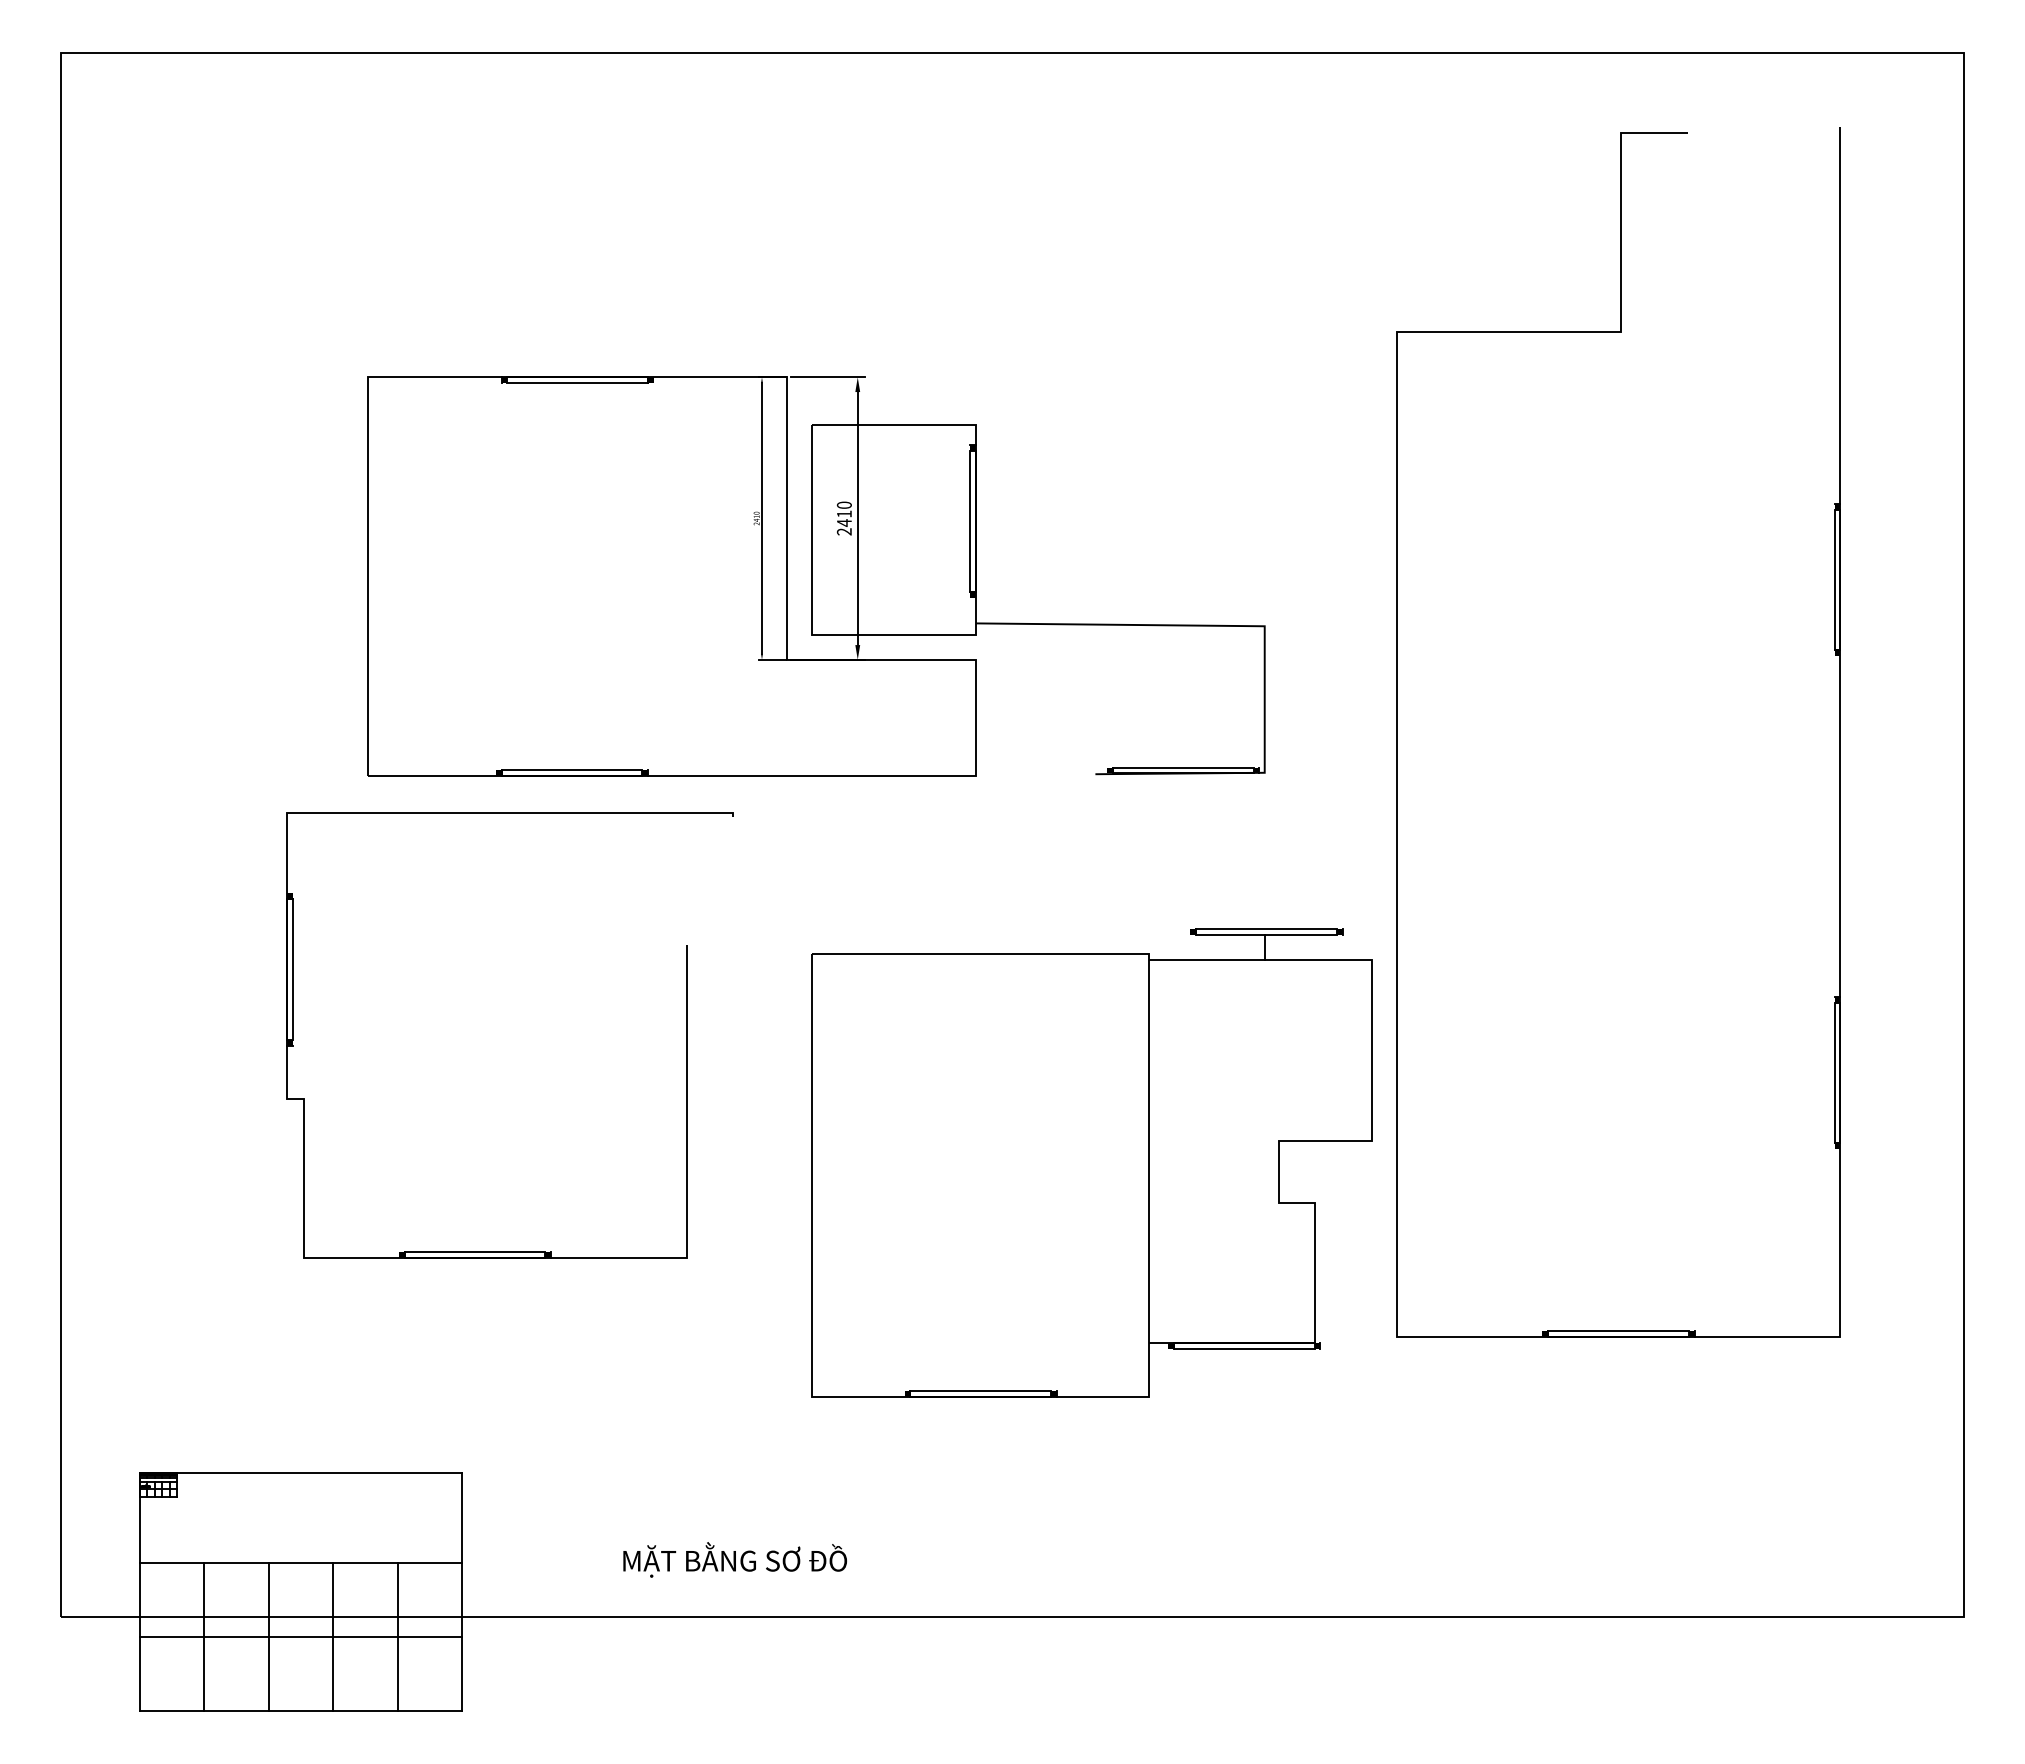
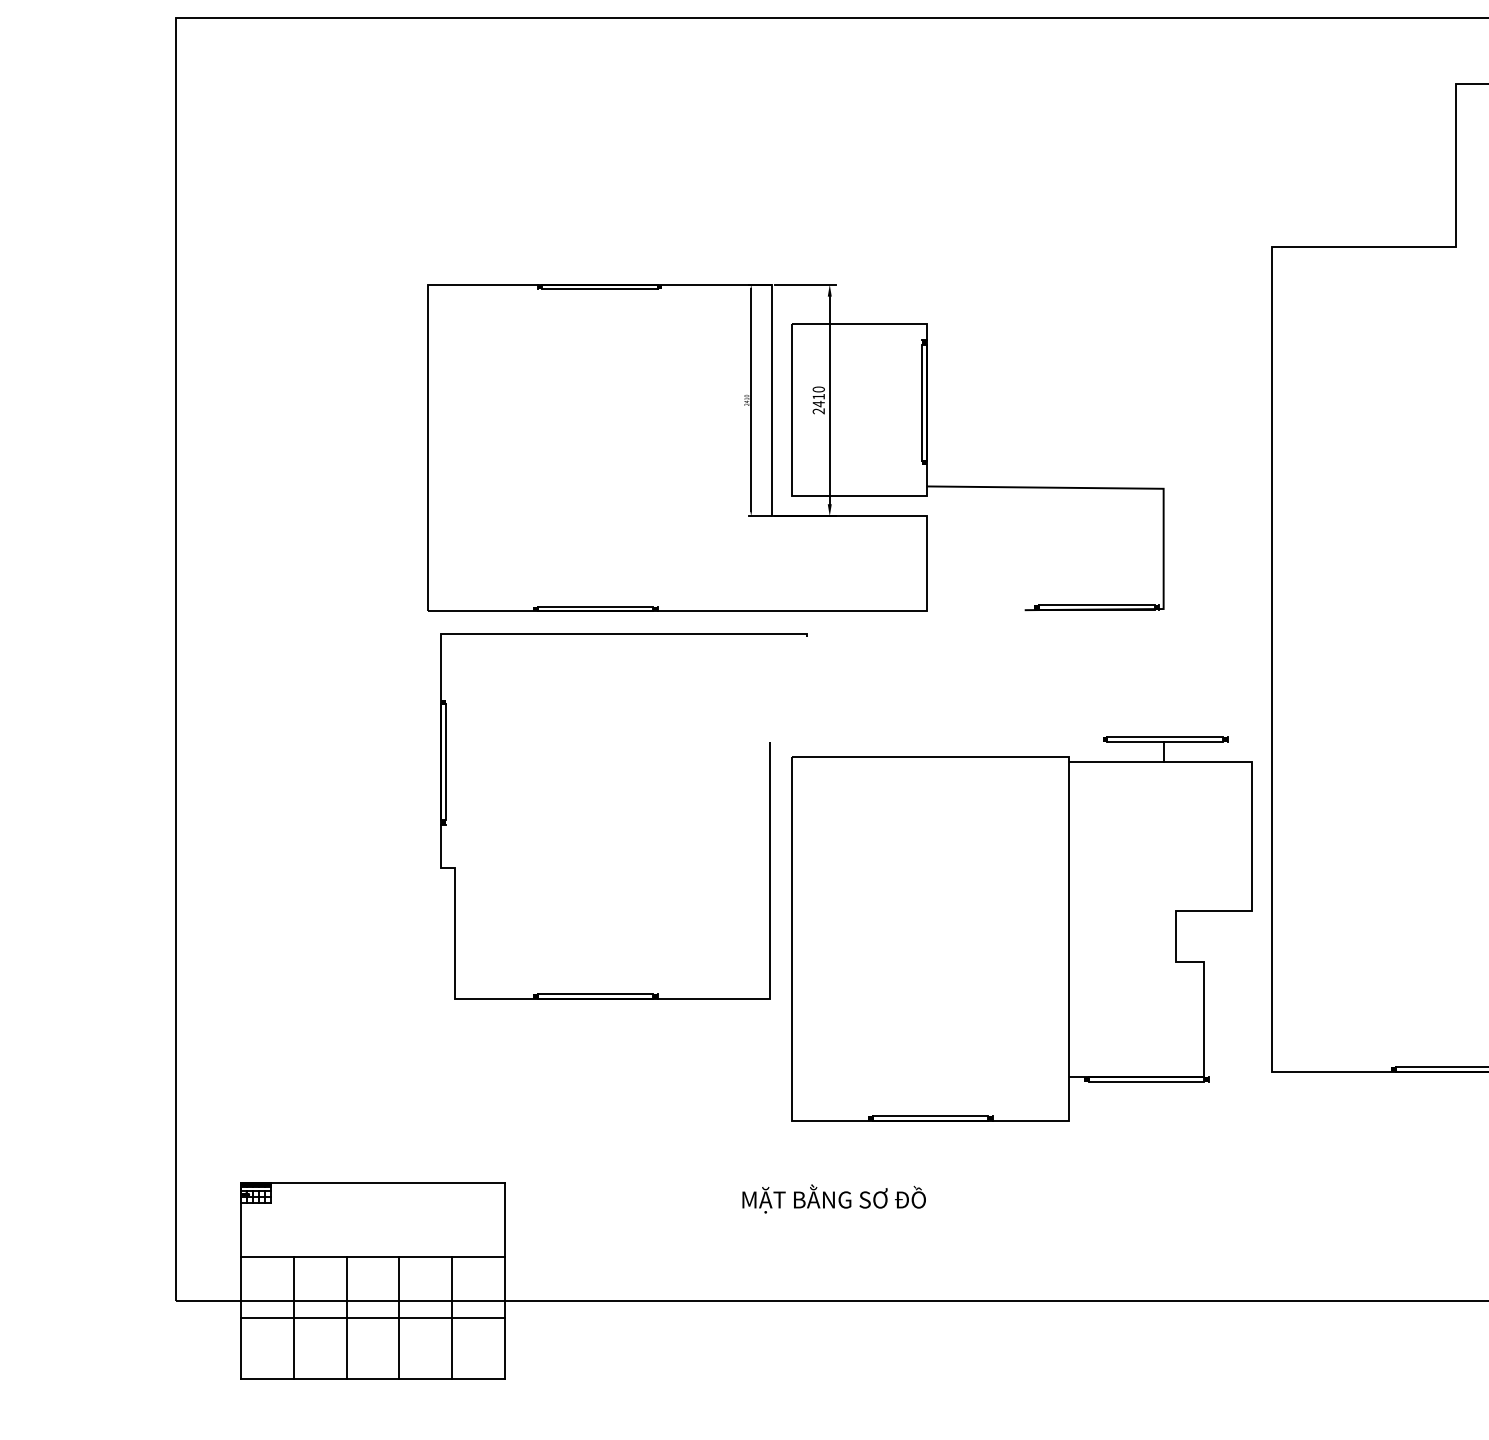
part: (686, 1035) -> (768, 816), moved
text: (734, 1559) -> (833, 1198), moved

